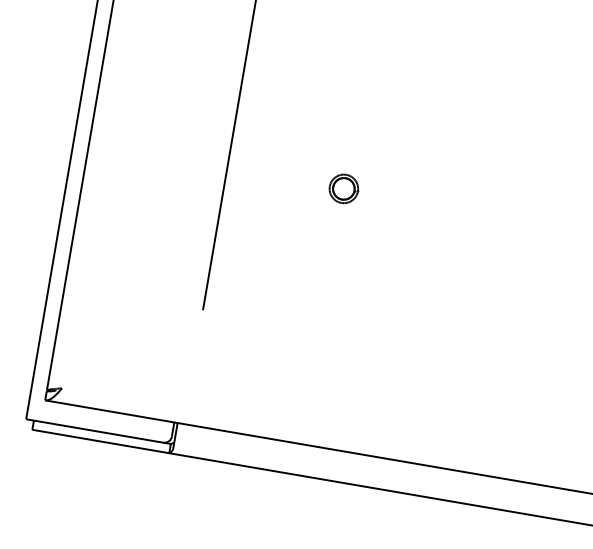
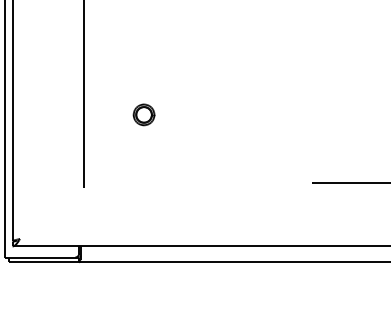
part: (342, 187) -> (143, 114), size x1.43

